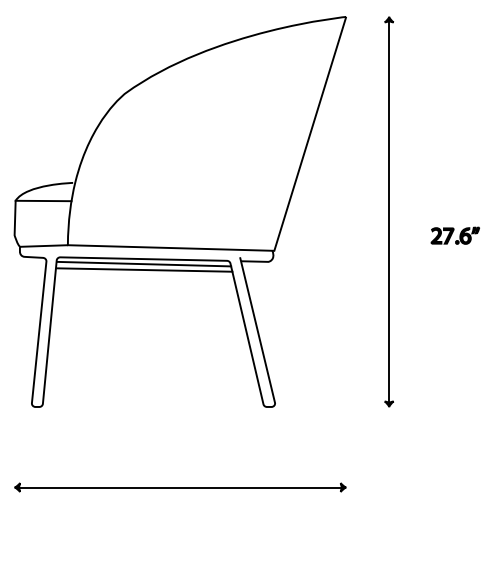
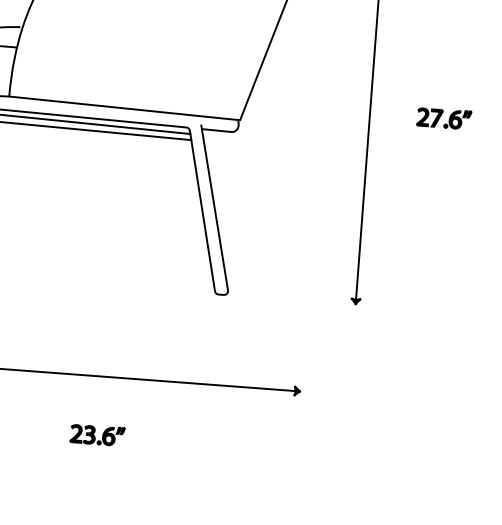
part: (168, 539) -> (97, 434), added

